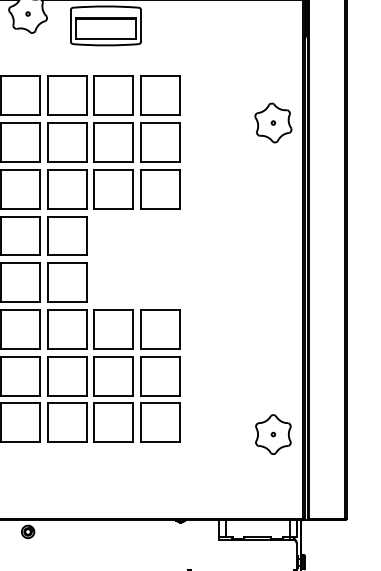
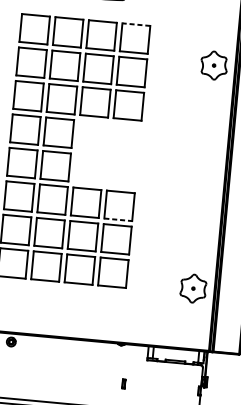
line: (160, 76) -> (136, 24), solid -> dashed
line: (160, 348) -> (118, 219), solid -> dashed

